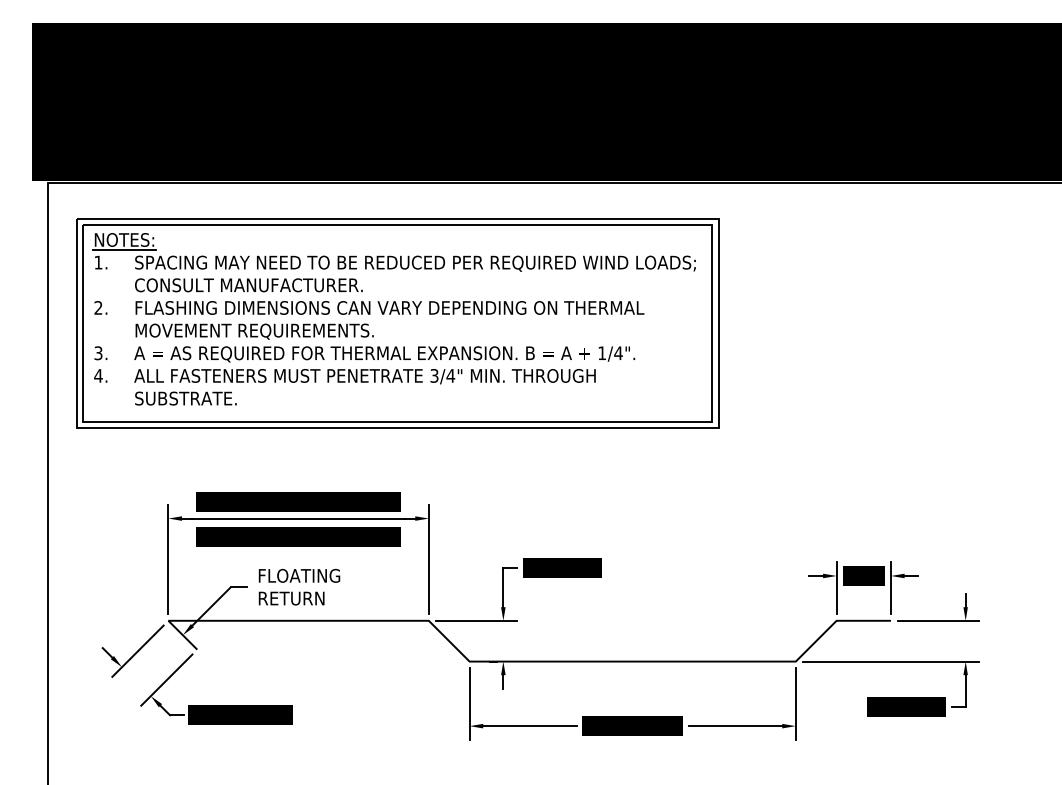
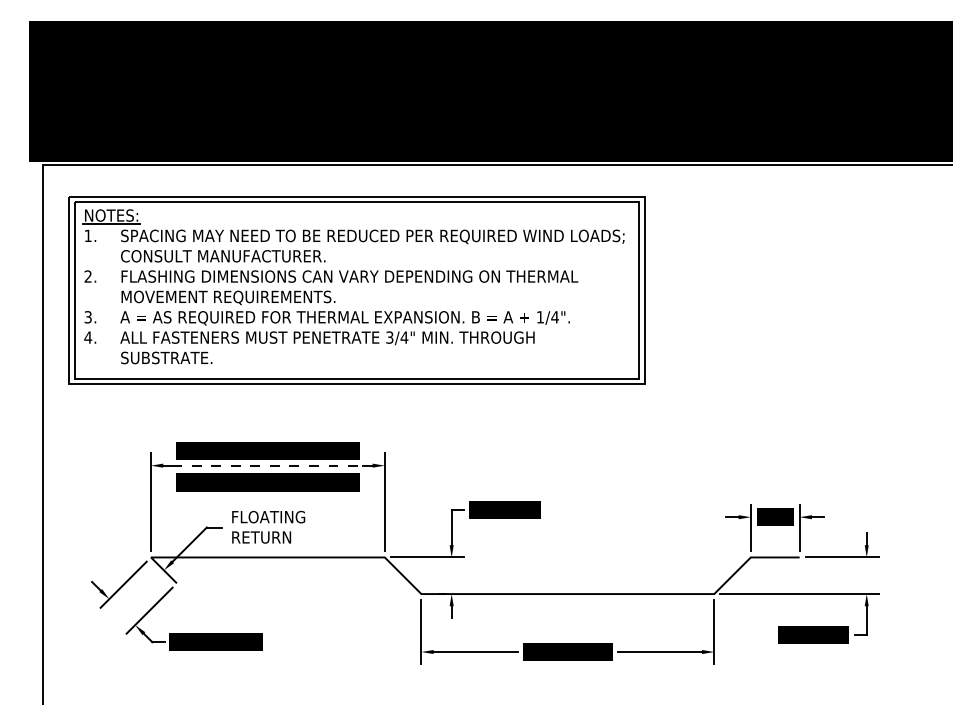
line: (298, 518) -> (267, 465), solid -> dashed

